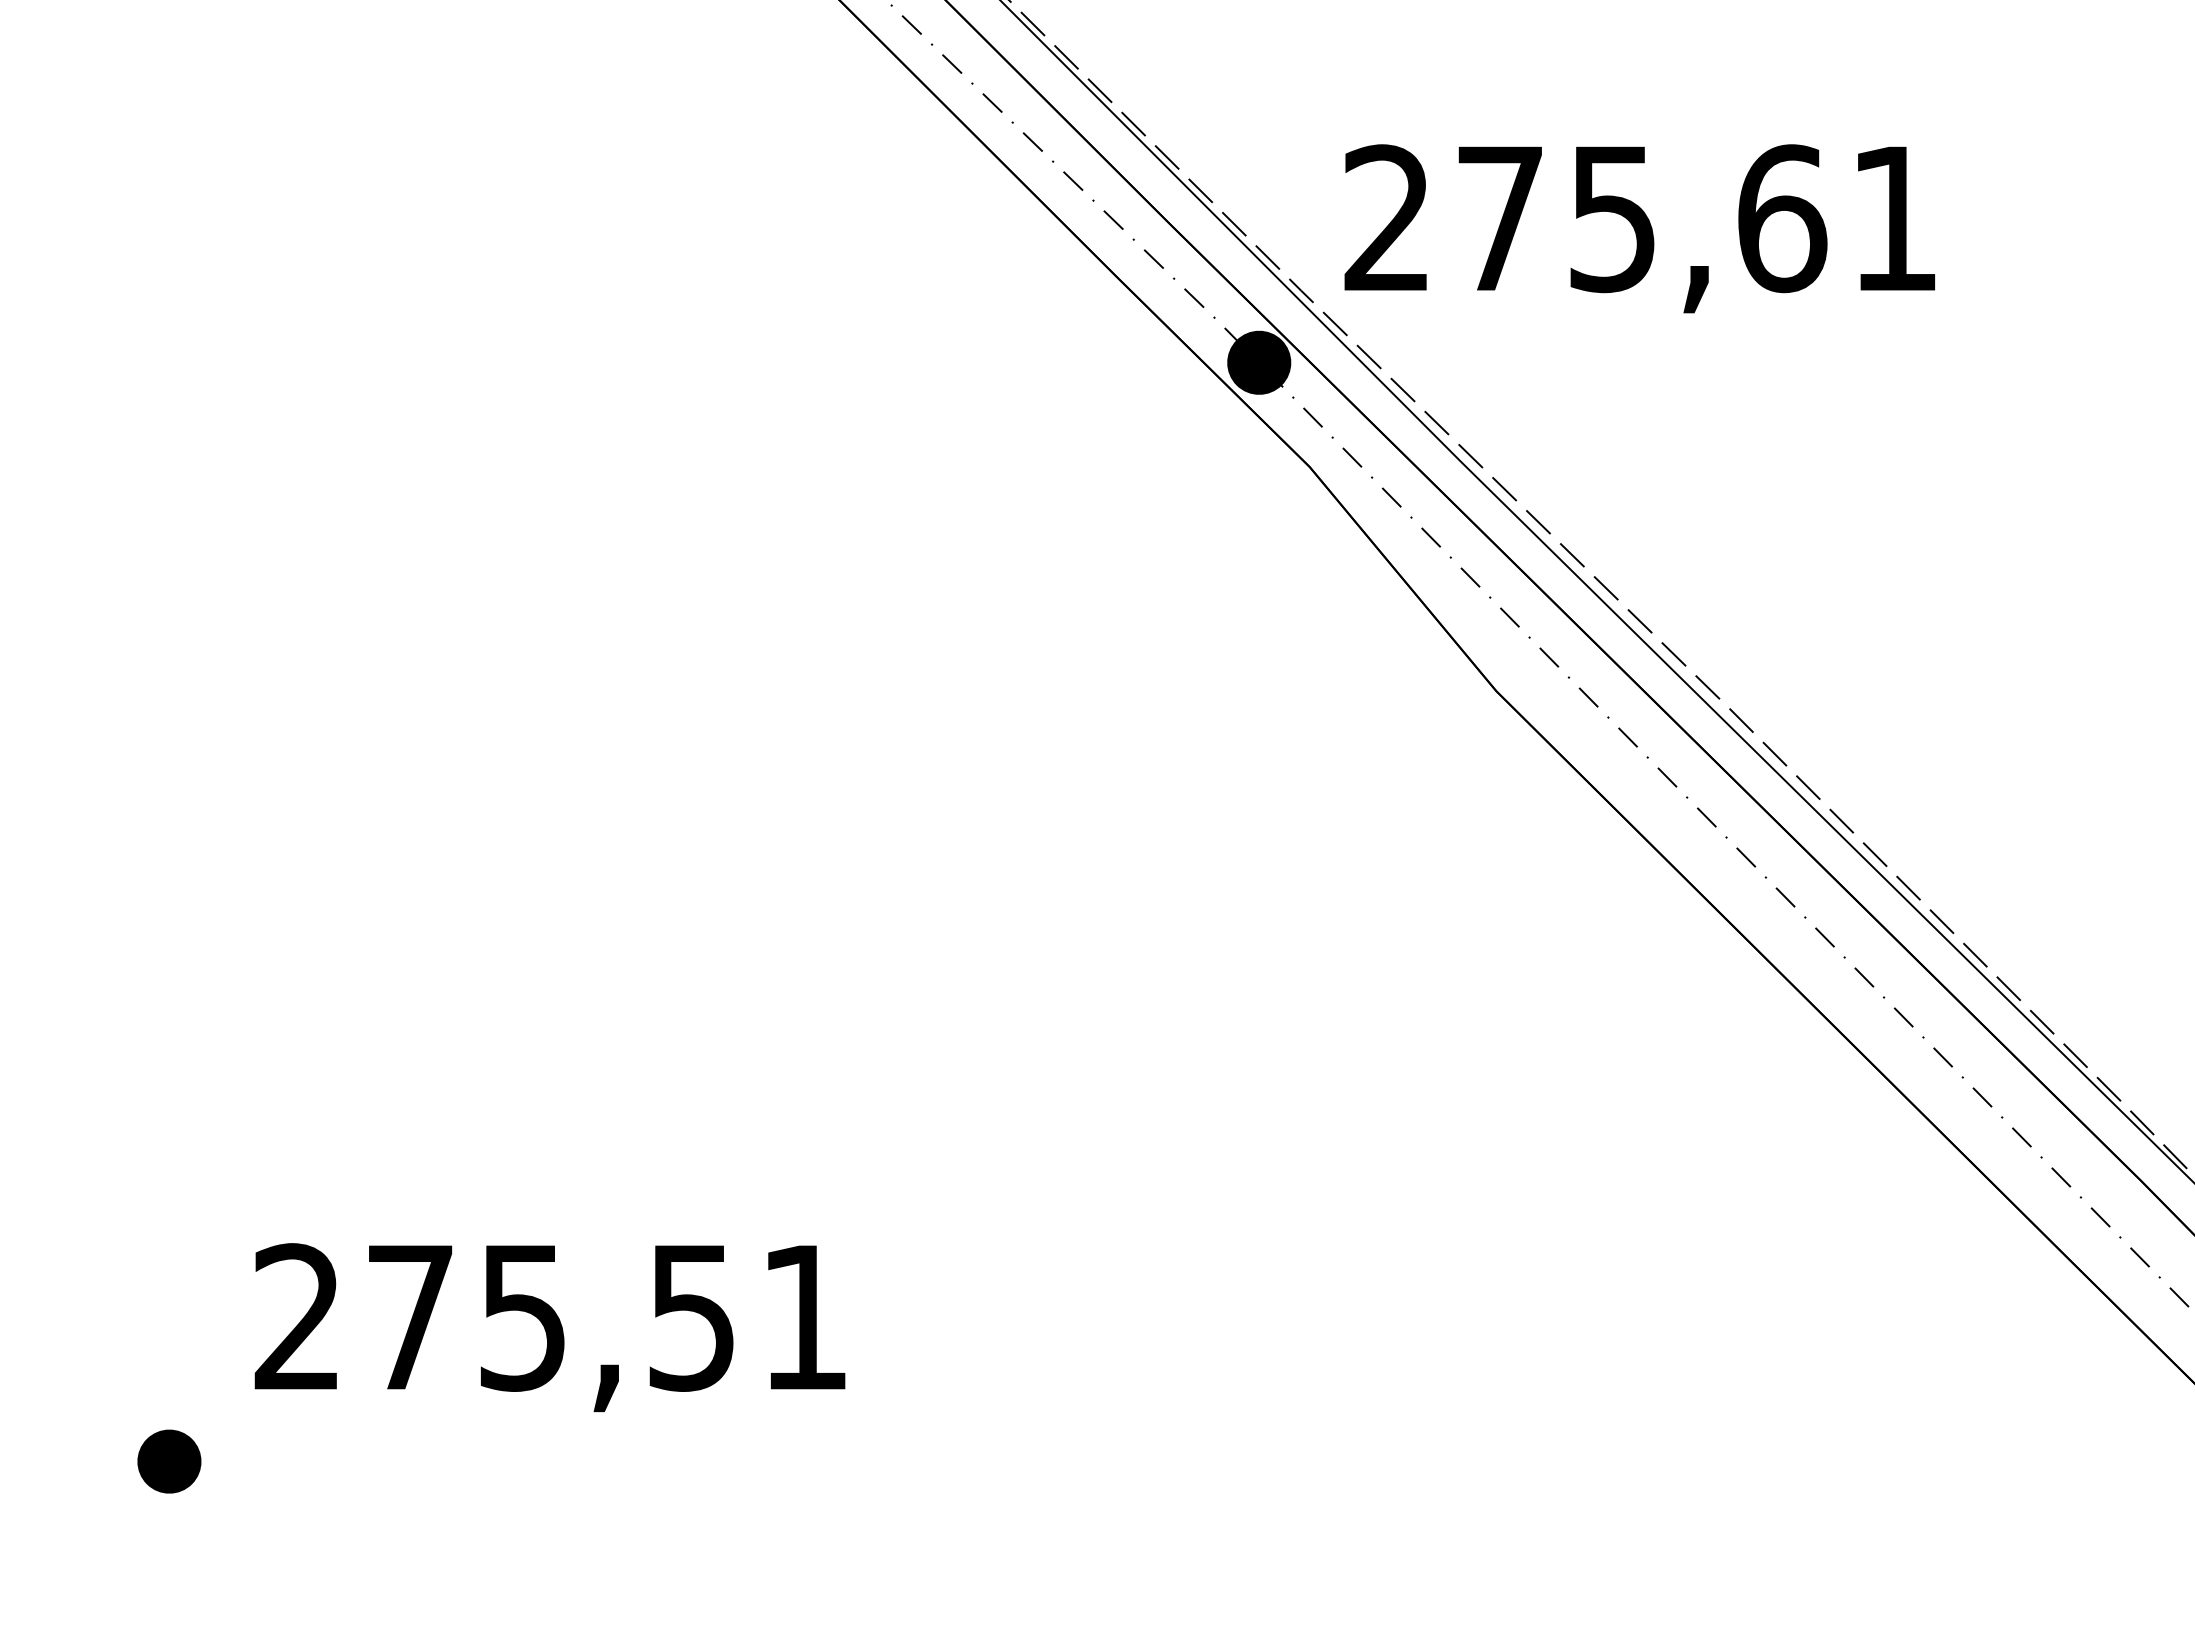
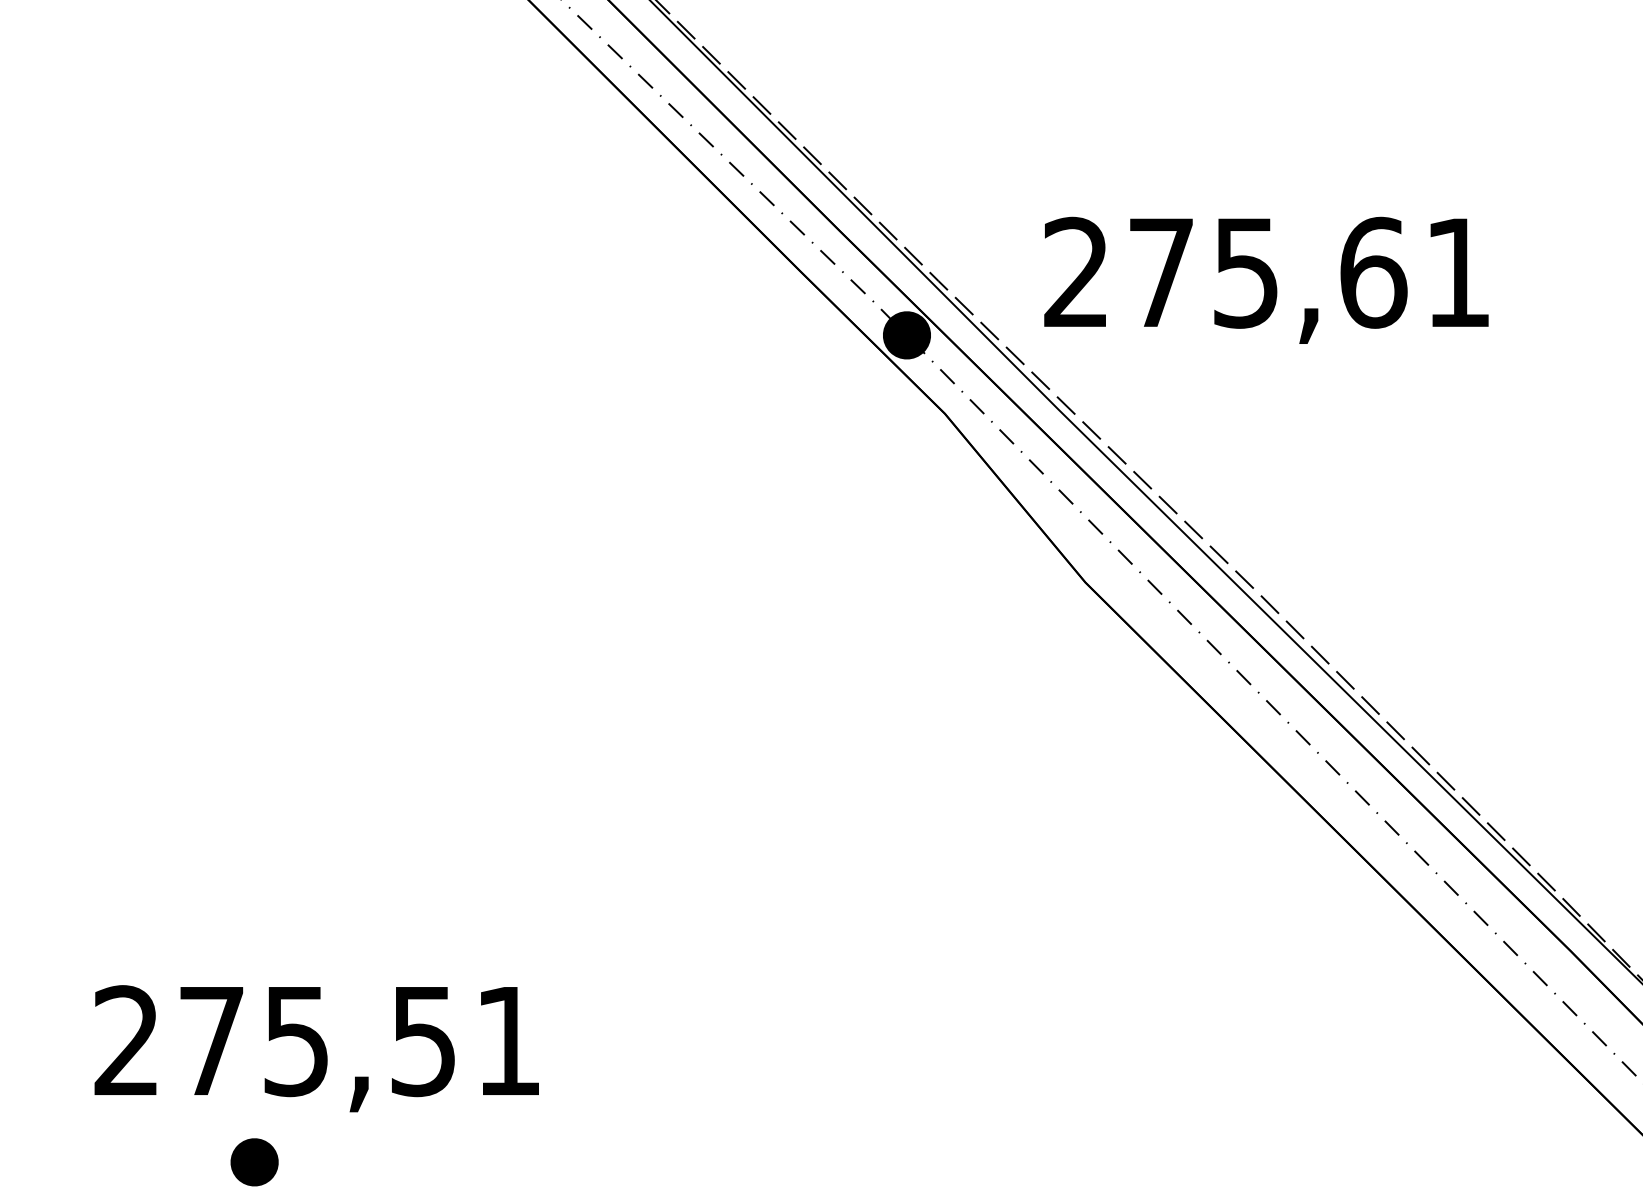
text: (1639, 228) -> (1266, 280), moved
text: (549, 1327) -> (316, 1048), moved
part: (169, 1461) -> (254, 1162), moved

